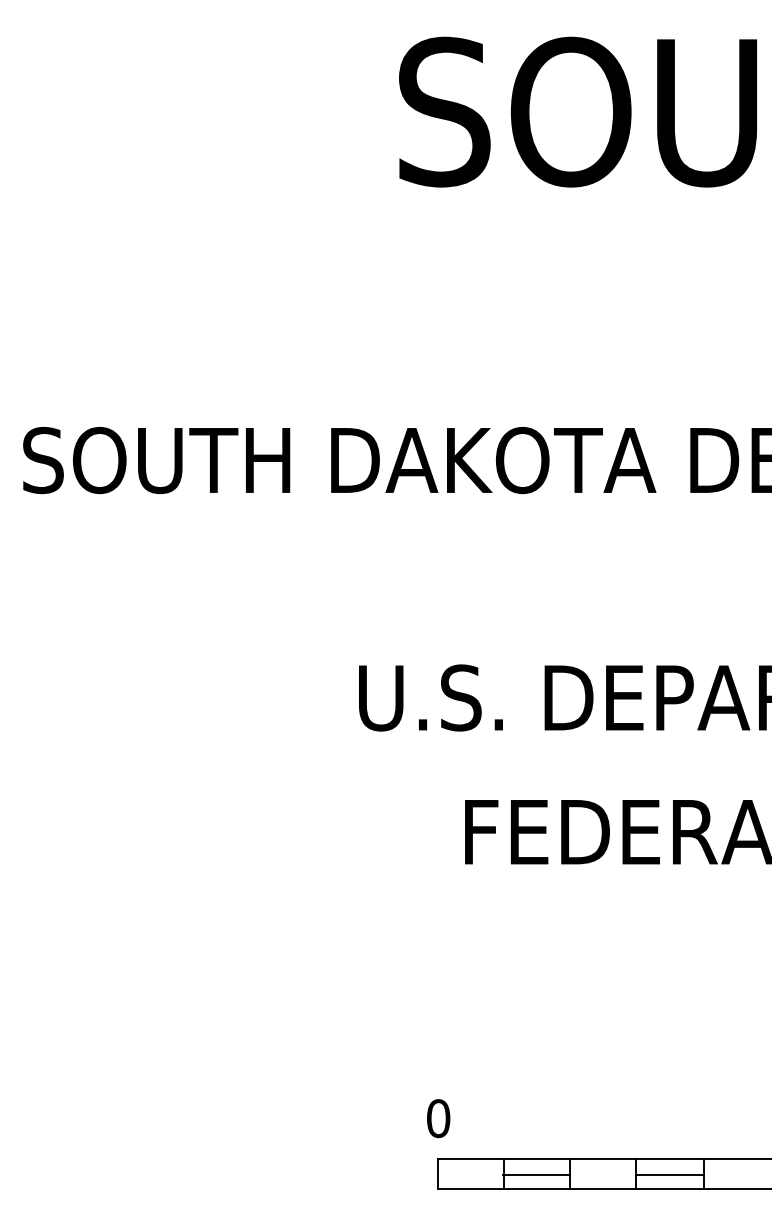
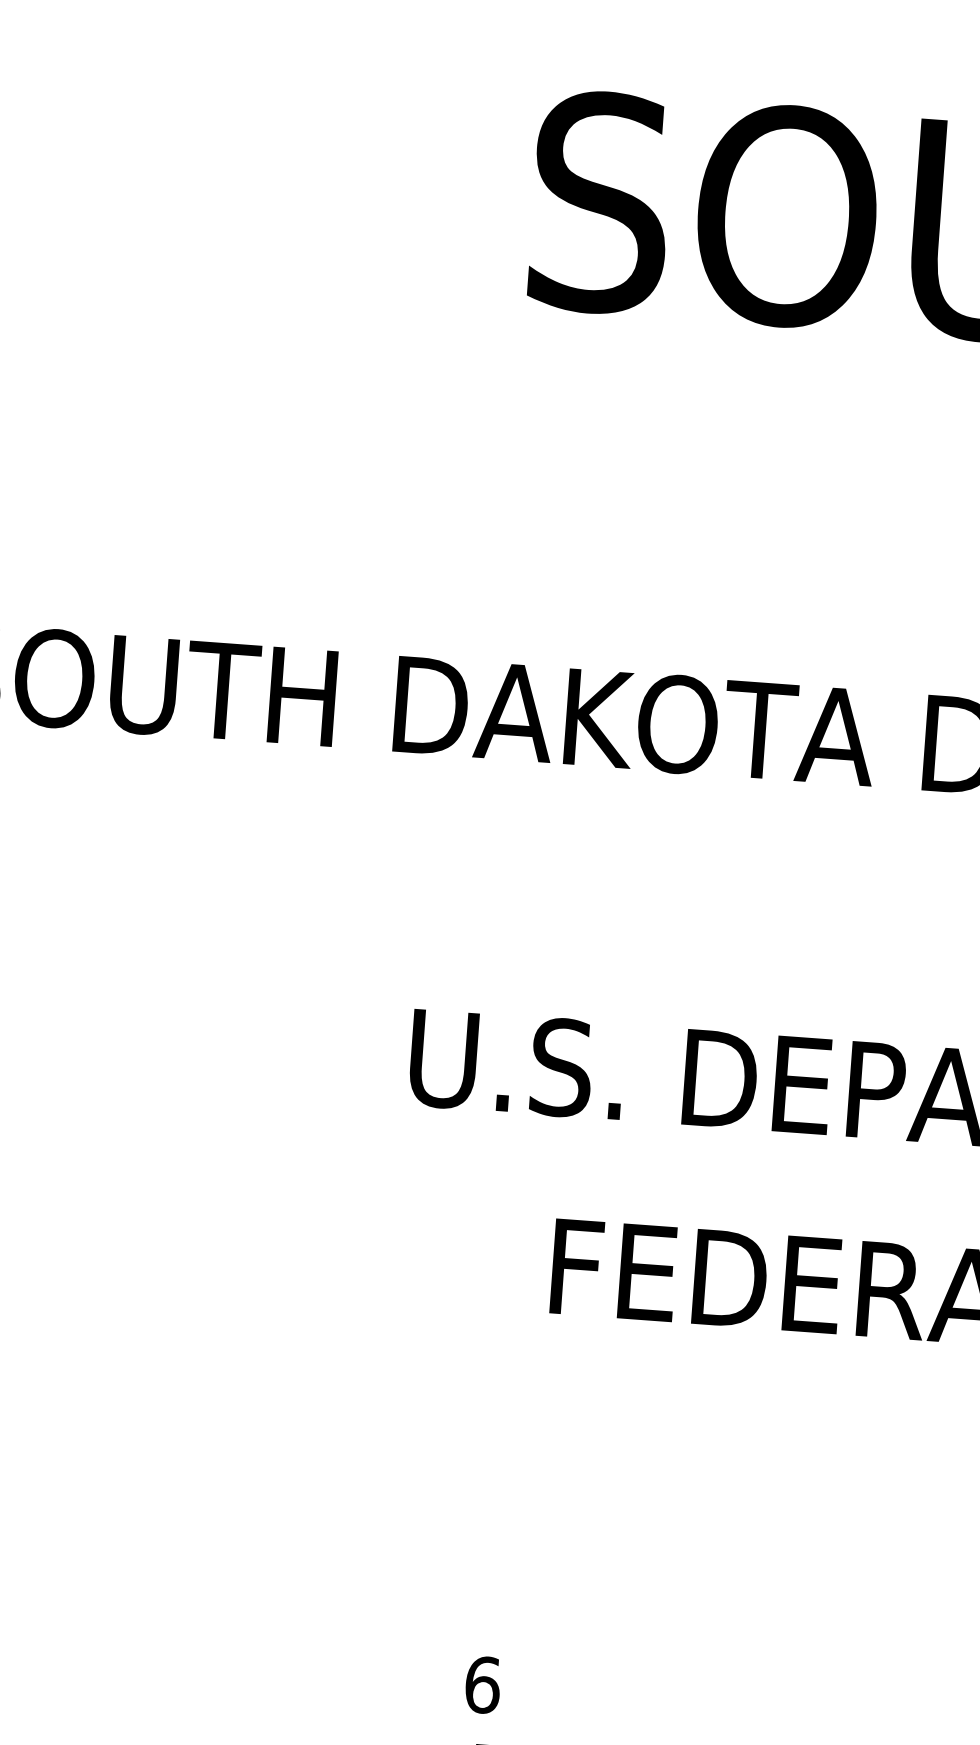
text: (438, 1118) -> (482, 1684), 0 -> 6

